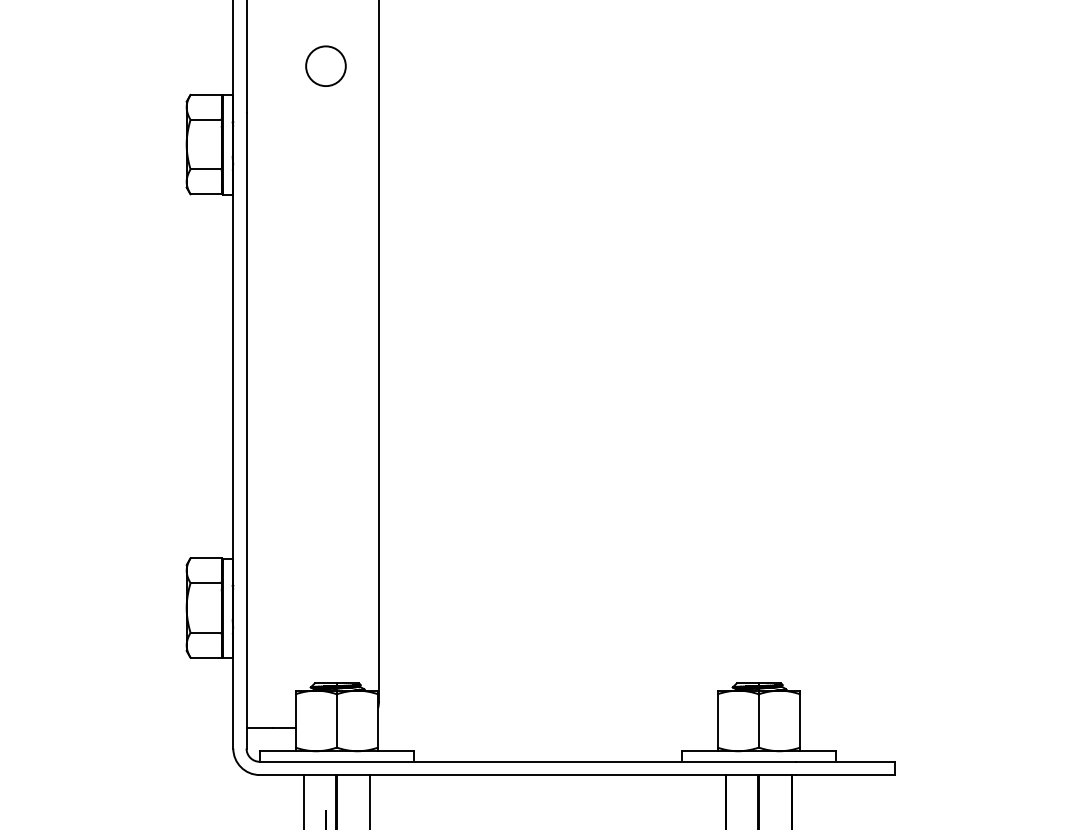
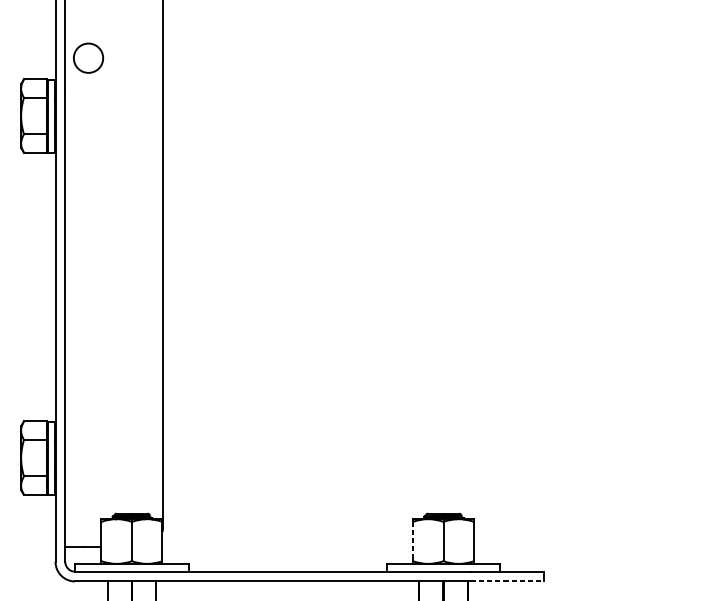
circle: (325, 65) -> (88, 57), moved
line: (717, 720) -> (412, 541), solid -> dashed
line: (845, 775) -> (507, 581), solid -> dashed

